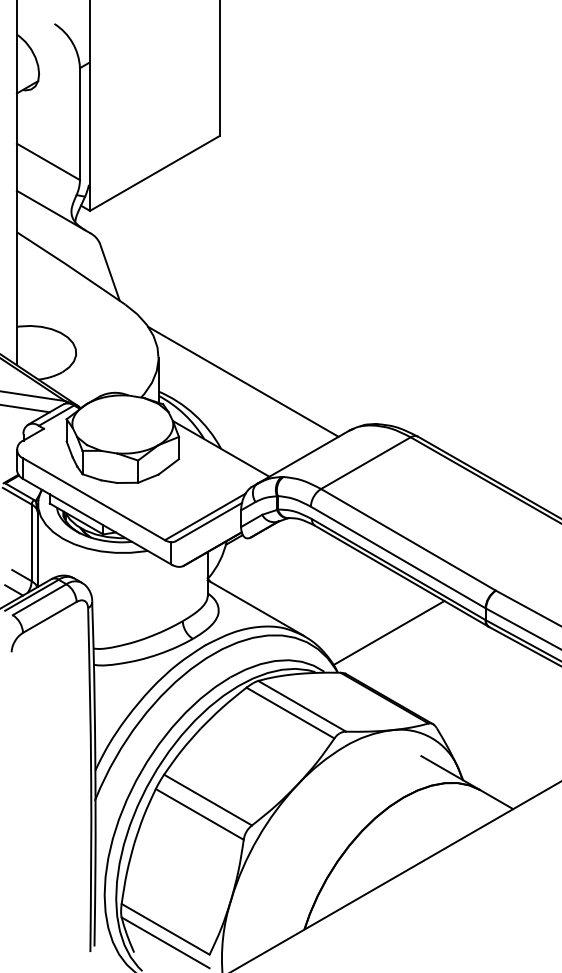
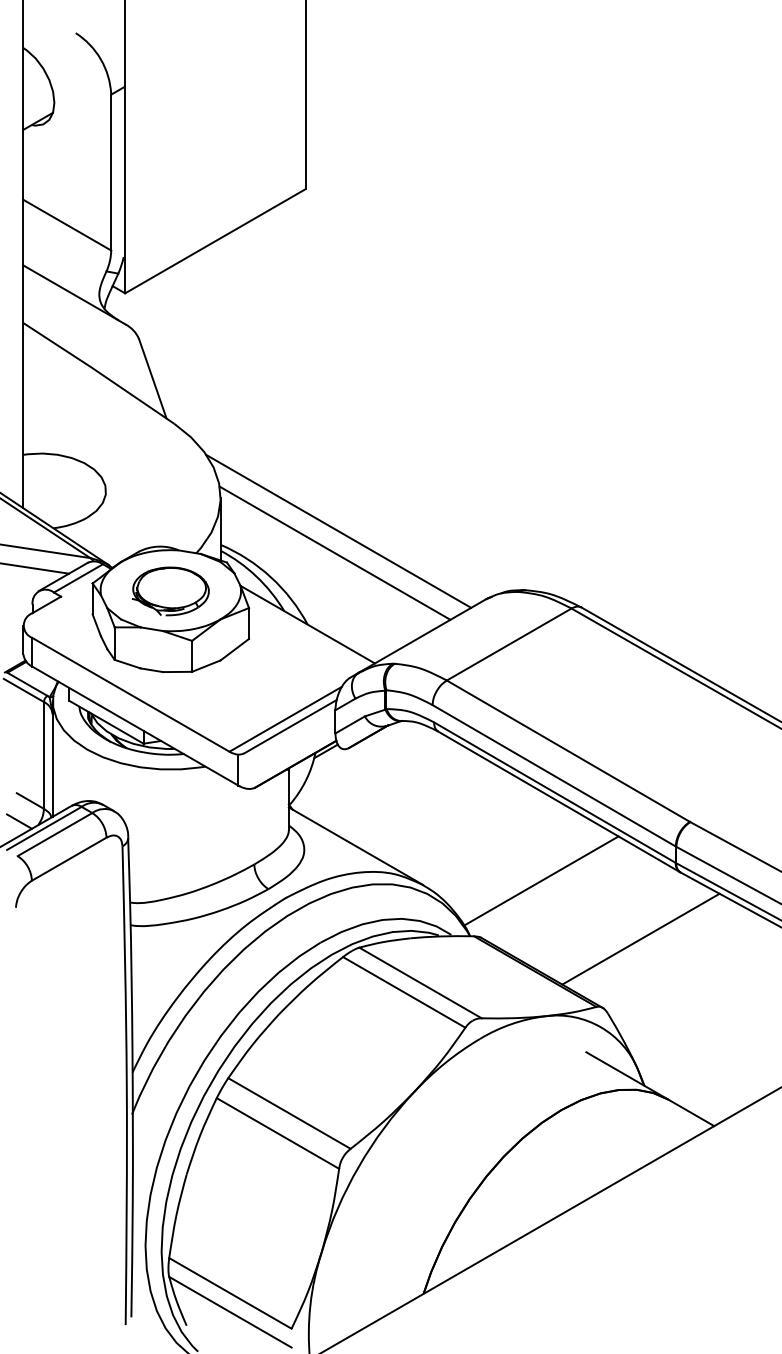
line: (240, 397) -> (334, 552), added
part: (122, 425) -> (170, 591), added
line: (460, 674) -> (640, 938), added

